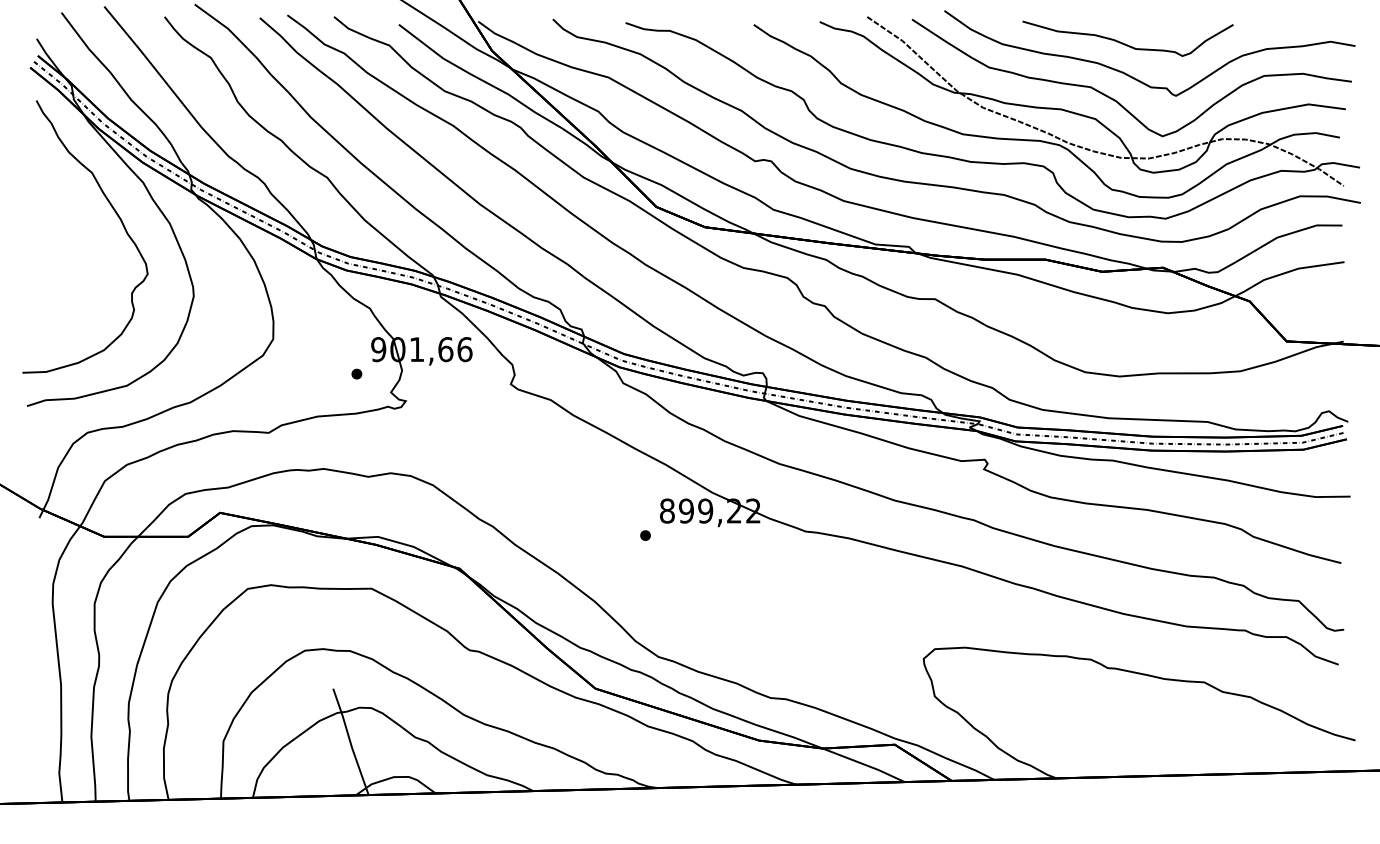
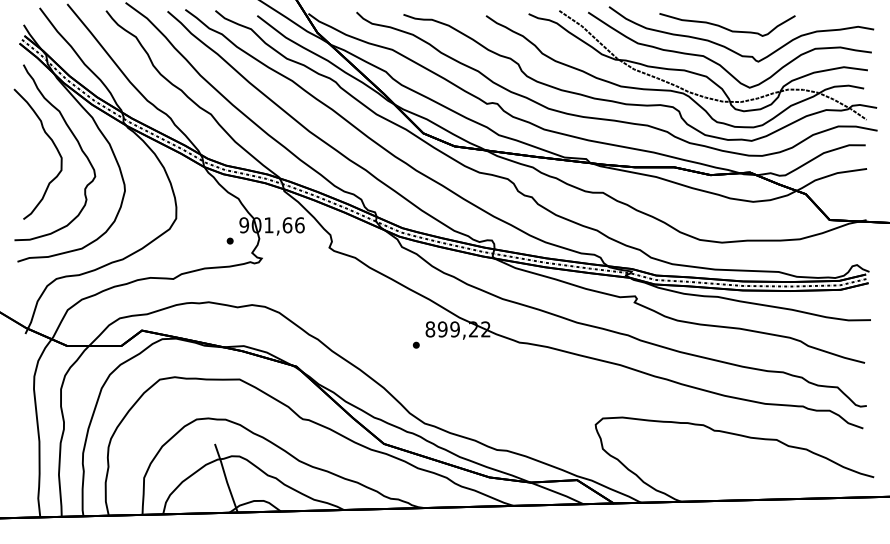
curve: (81, 222) -> (52, 143), added

